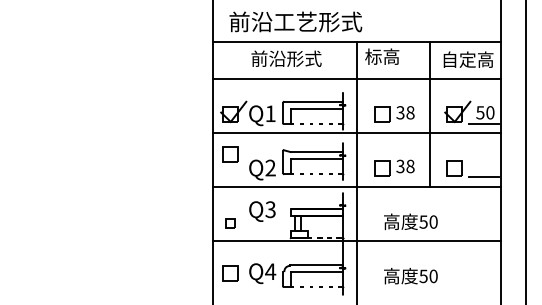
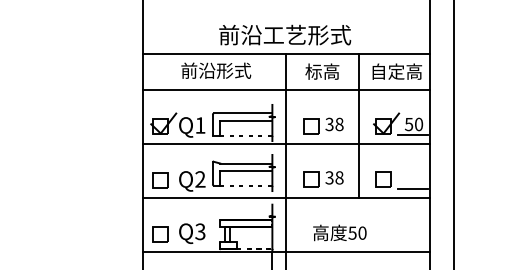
text: (295, 21) -> (284, 34), moved
text: (382, 56) -> (322, 71), moved
part: (230, 154) -> (160, 179), moved
text: (262, 211) -> (192, 233), moved
part: (230, 223) -> (160, 234), size x1.67

